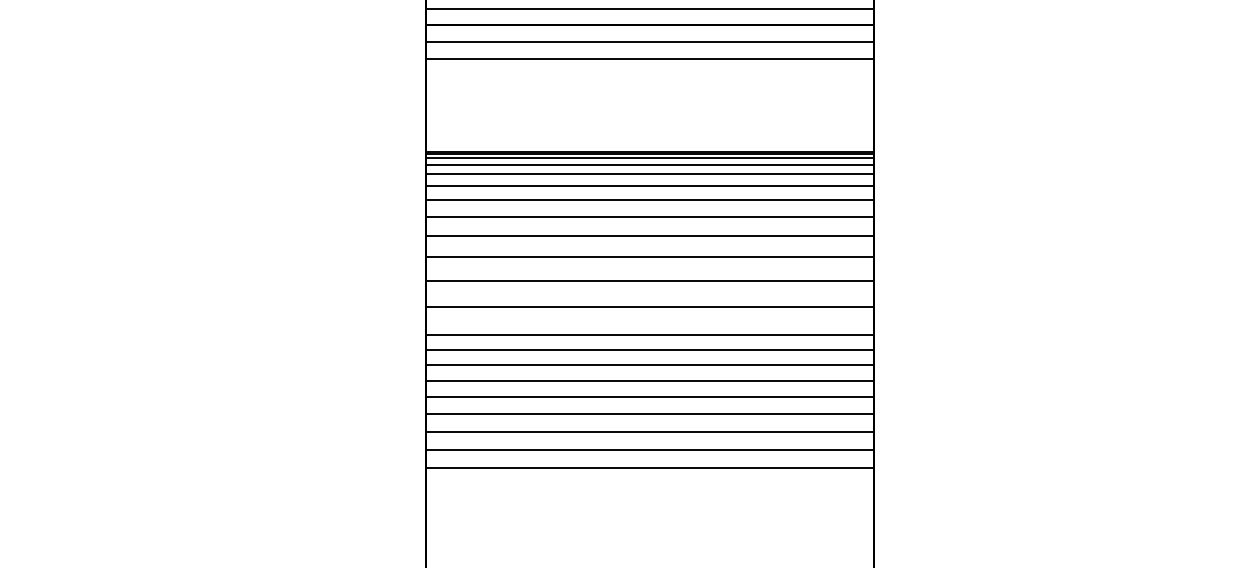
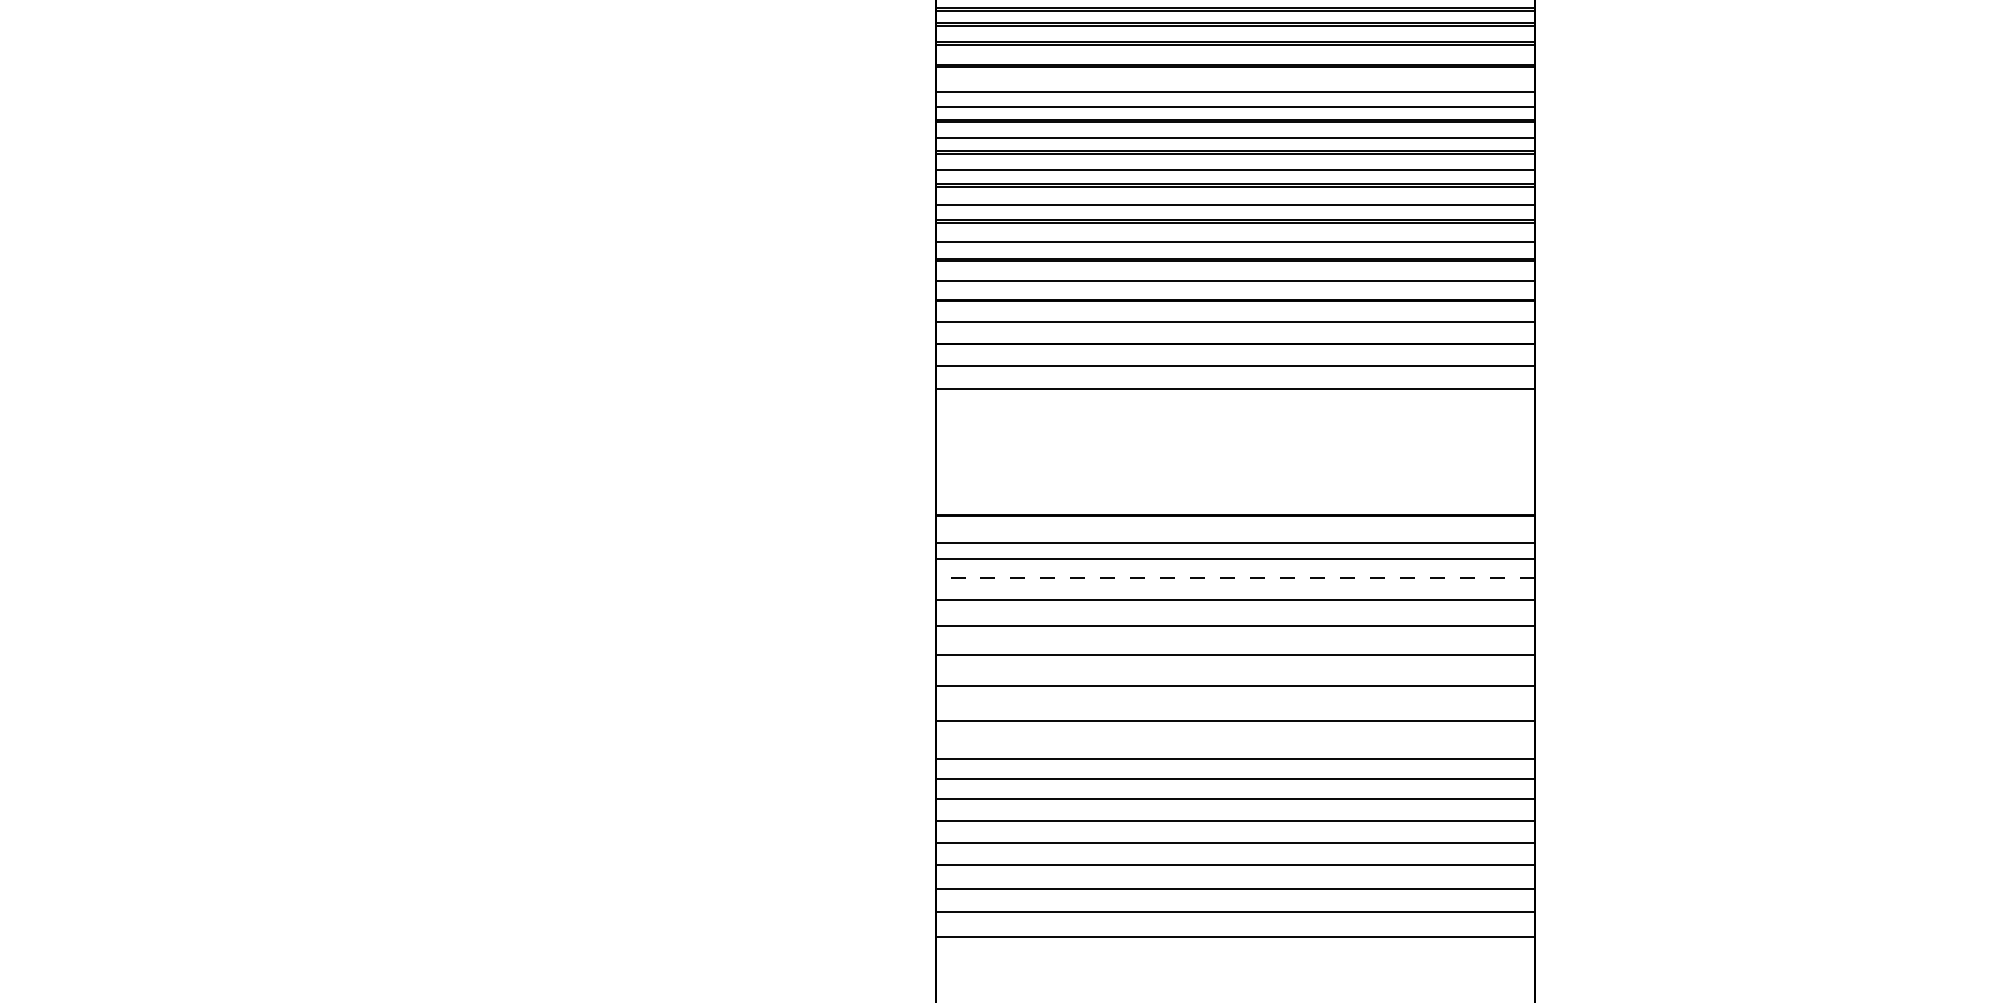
line: (649, 157) -> (1234, 521), removed
line: (649, 164) -> (1234, 530), removed
line: (650, 200) -> (1235, 578), solid -> dashed

